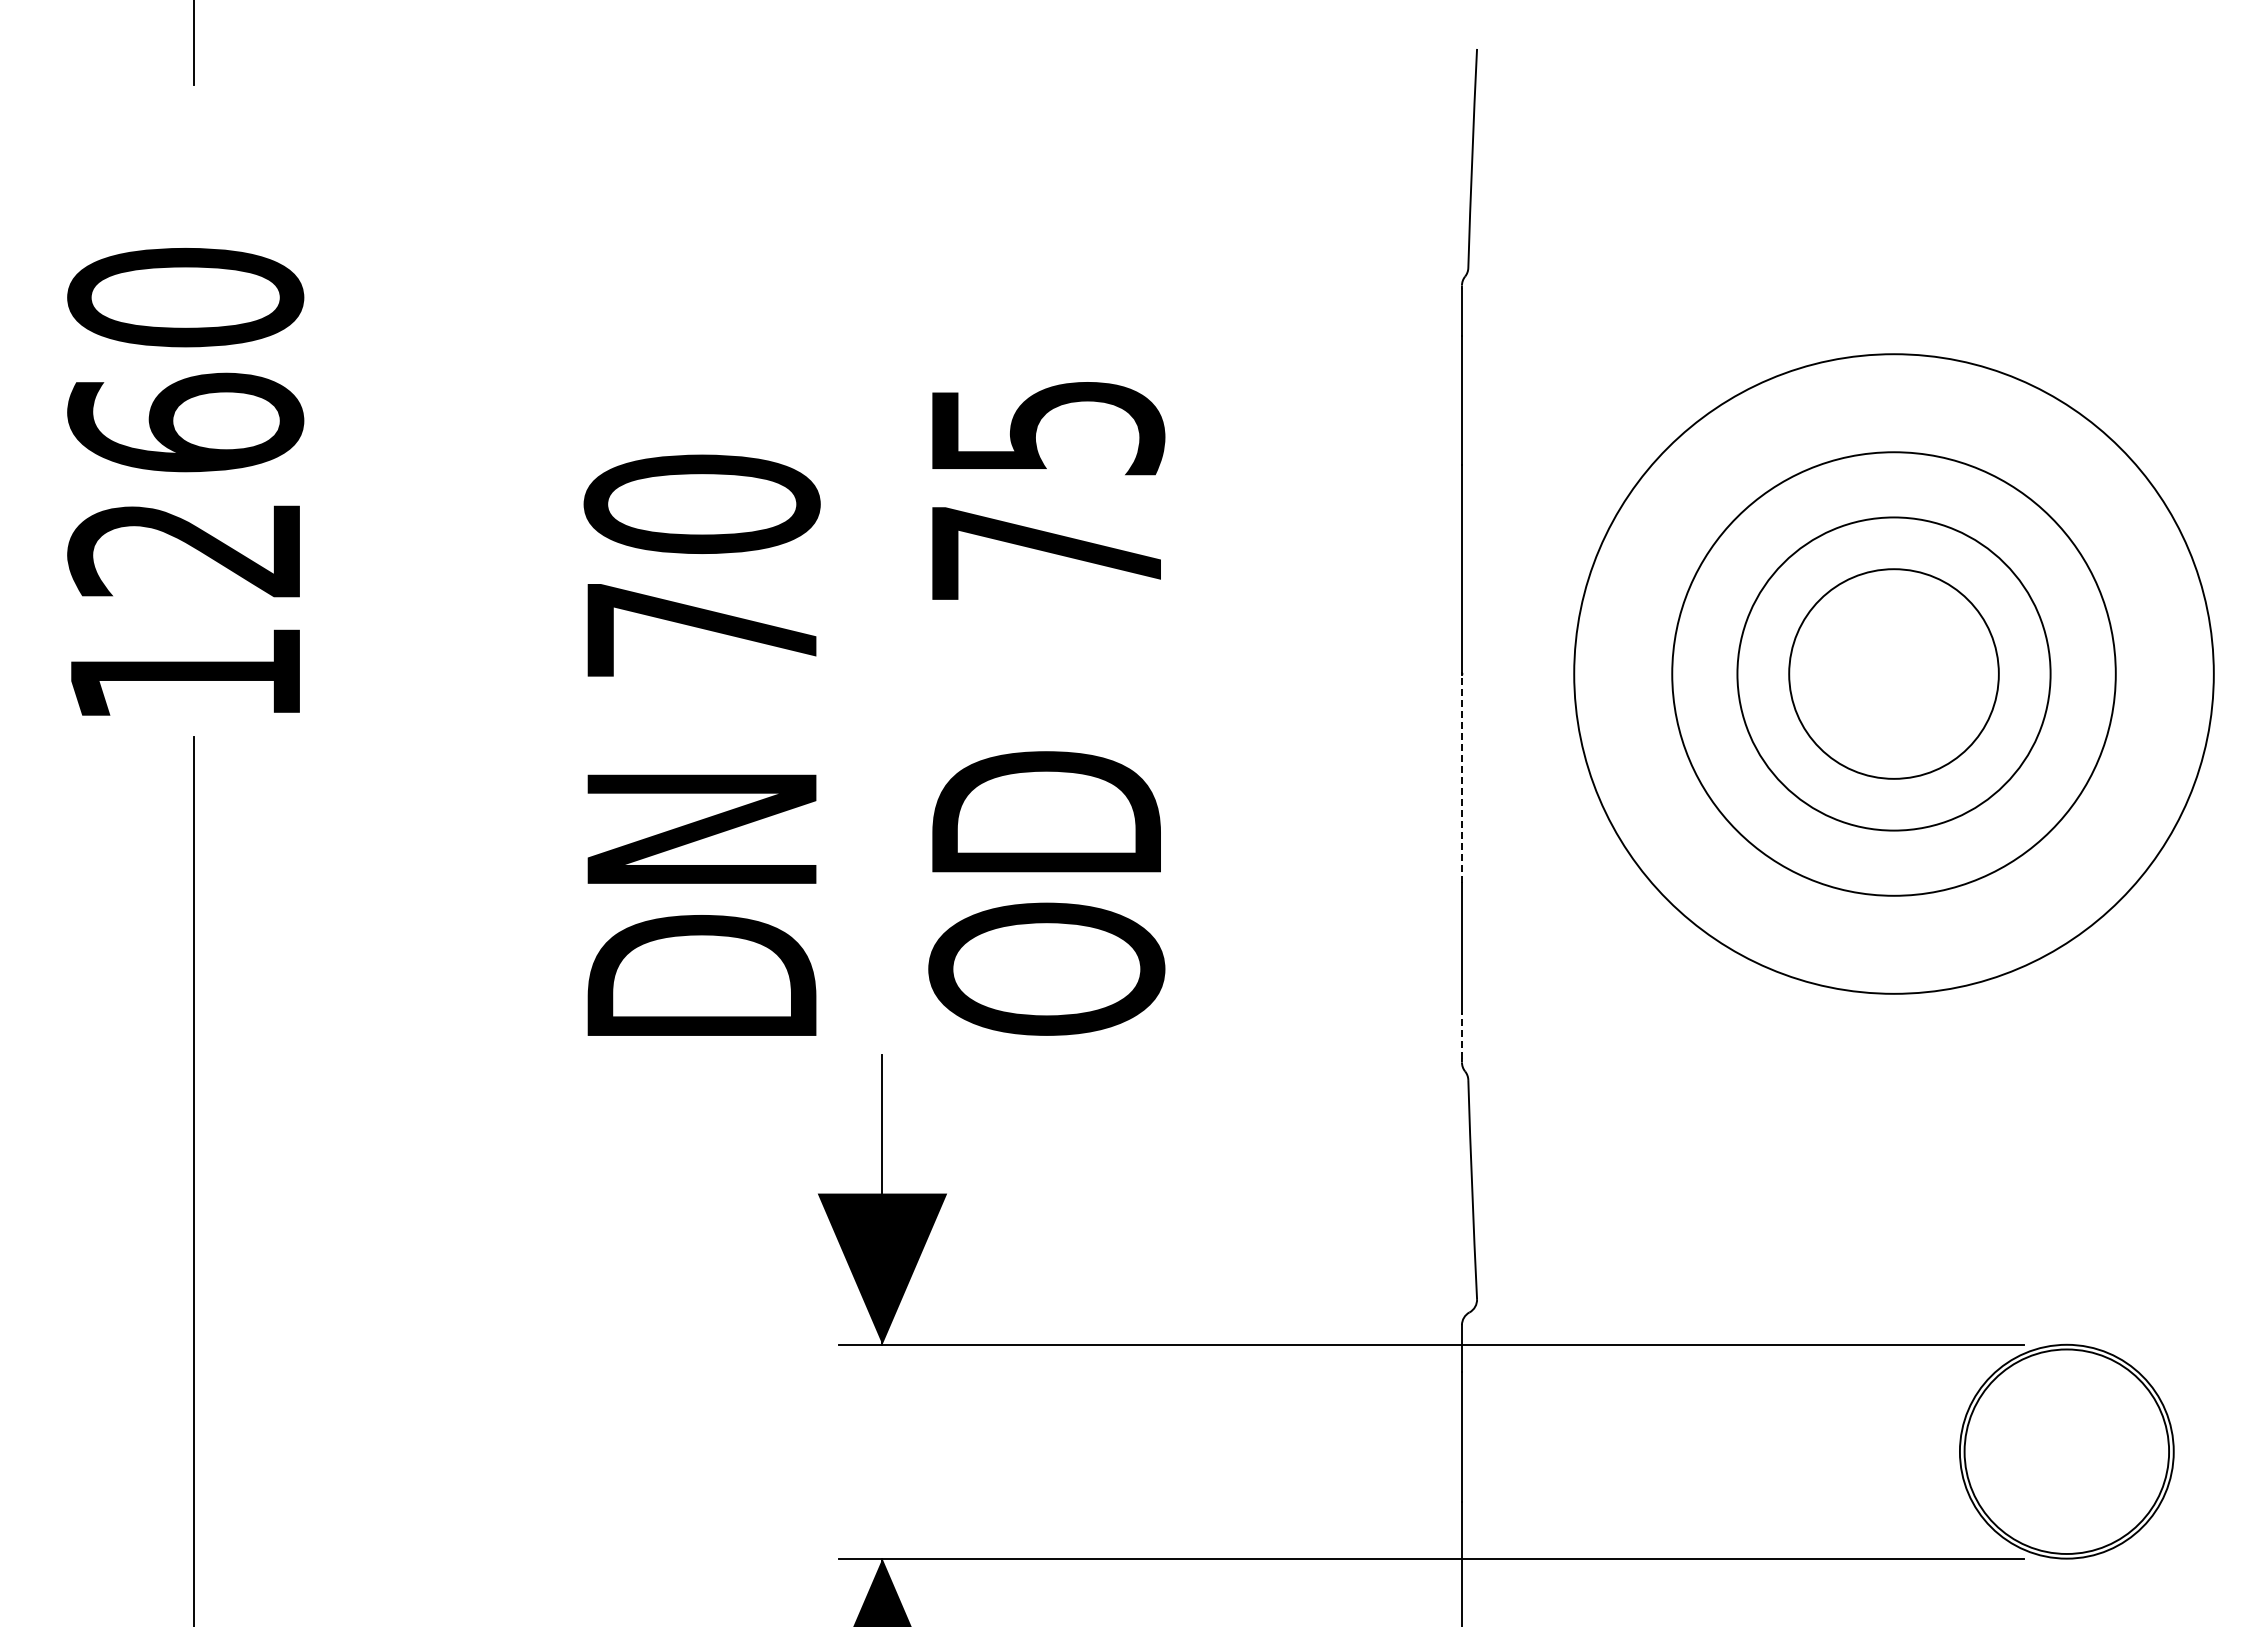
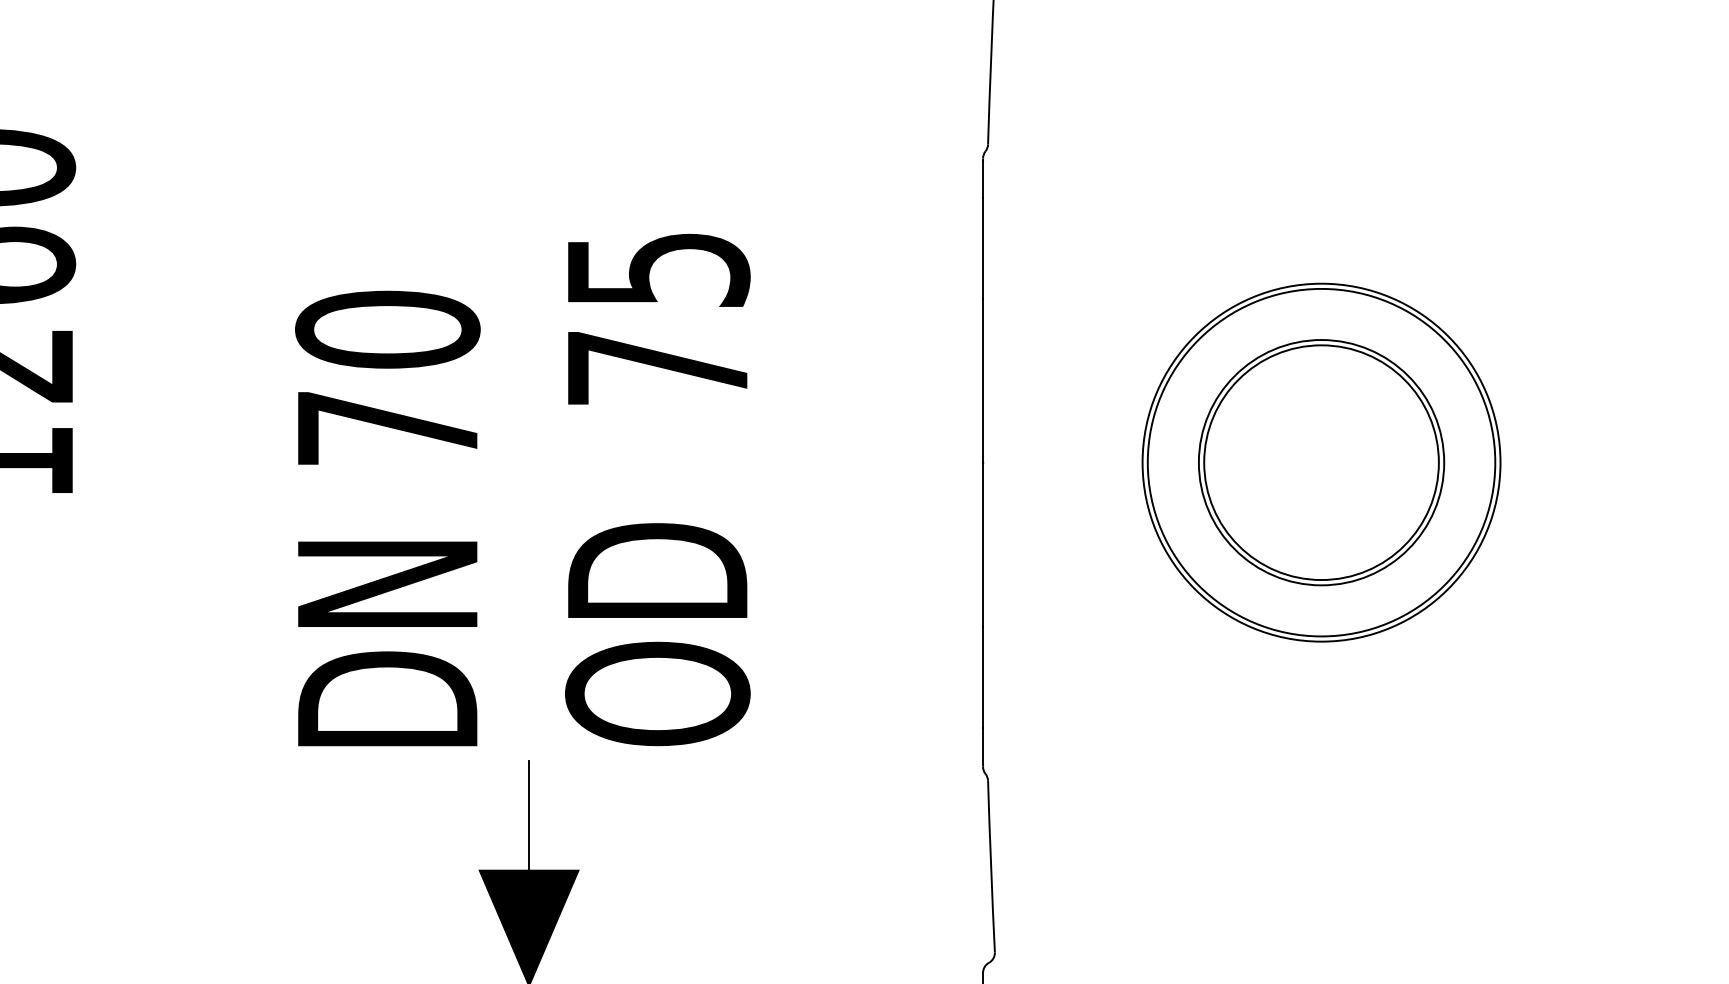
circle: (1893, 673) -> (1321, 462), size x0.71
circle: (1893, 673) -> (1321, 462), size x1.43
line: (1461, 778) -> (982, 544), dashed -> solid
line: (1461, 1035) -> (982, 745), dashed -> solid

